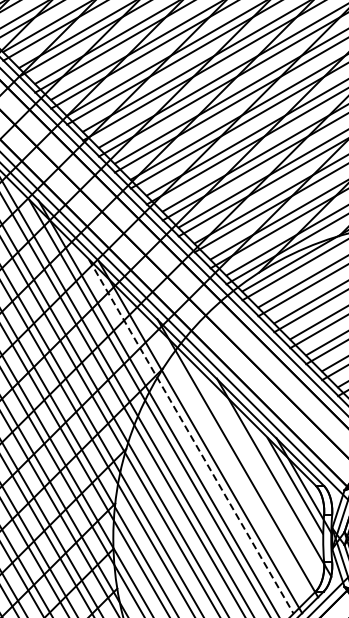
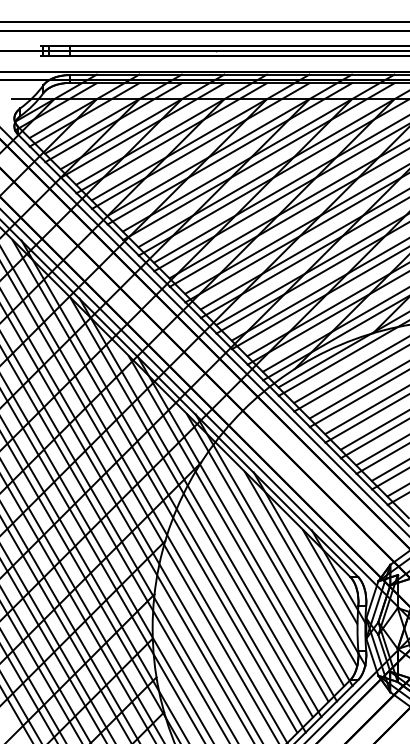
line: (191, 437) -> (228, 529), dashed -> solid
line: (228, 458) -> (265, 550), added
line: (264, 477) -> (300, 568), added

